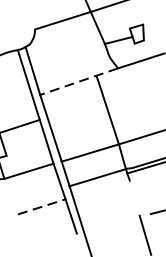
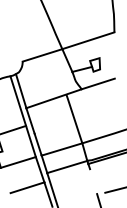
line: (78, 81) -> (53, 98), dashed -> solid
line: (41, 206) -> (27, 187), dashed -> solid

